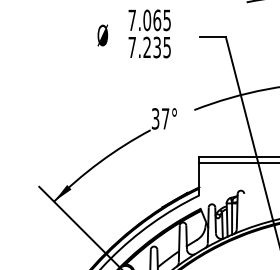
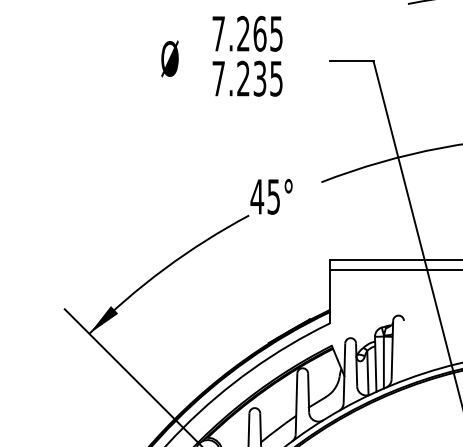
text: (147, 20) -> (243, 34), 7.065 -> 7.265
text: (160, 118) -> (265, 196), 37° -> 45°

